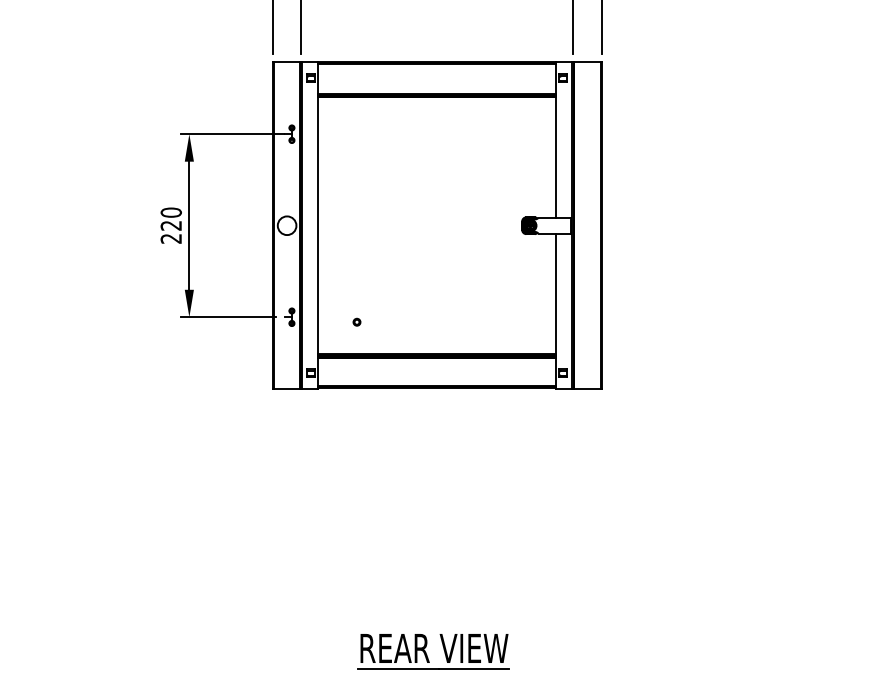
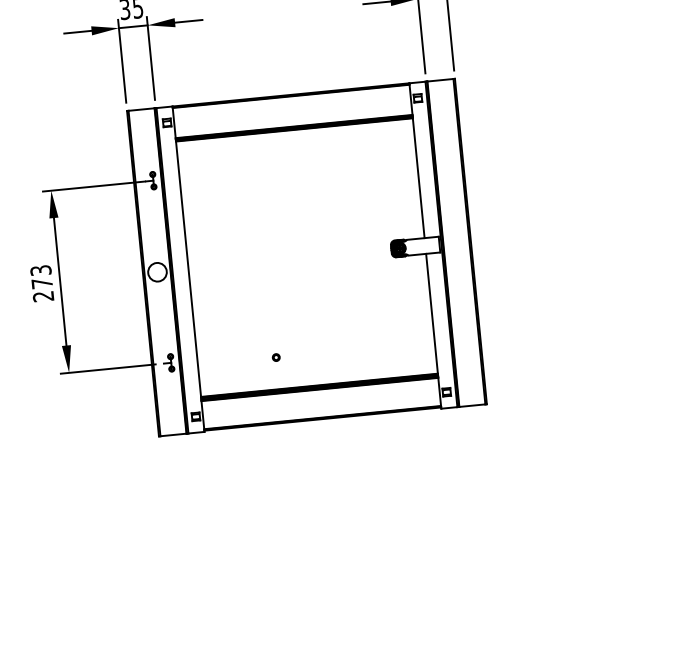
text: (170, 218) -> (40, 276), 220 -> 273
part: (356, 321) -> (275, 356), moved

